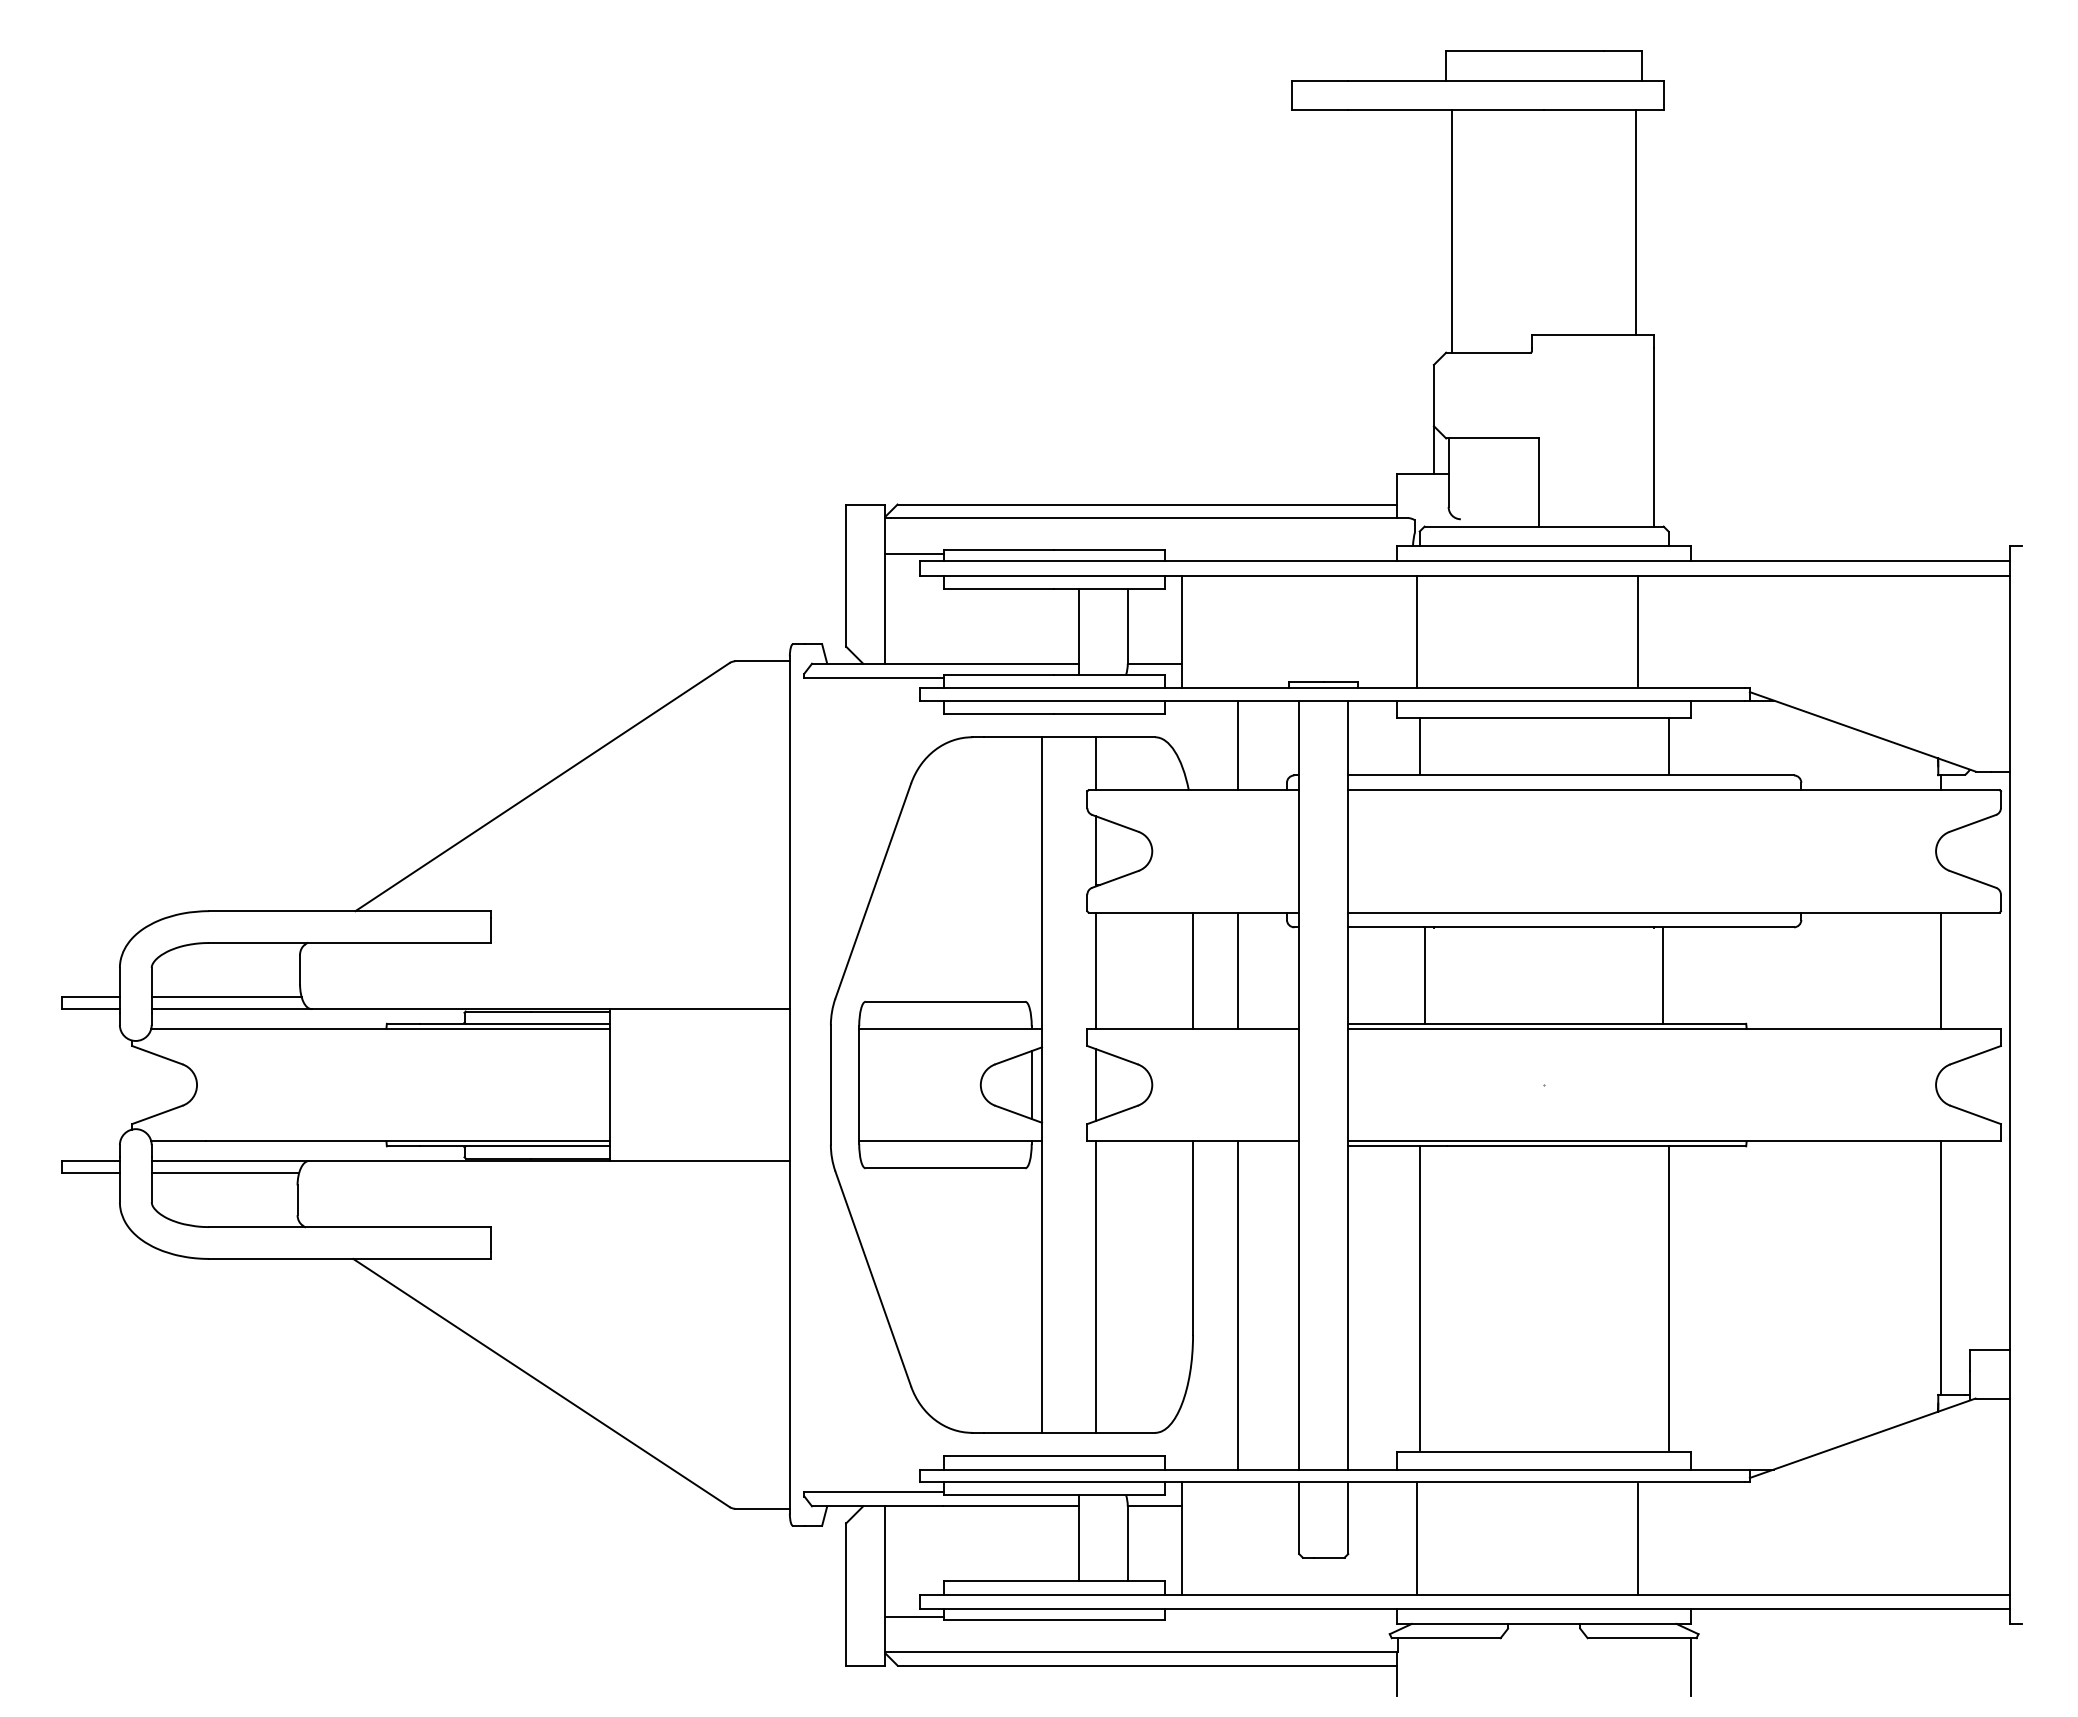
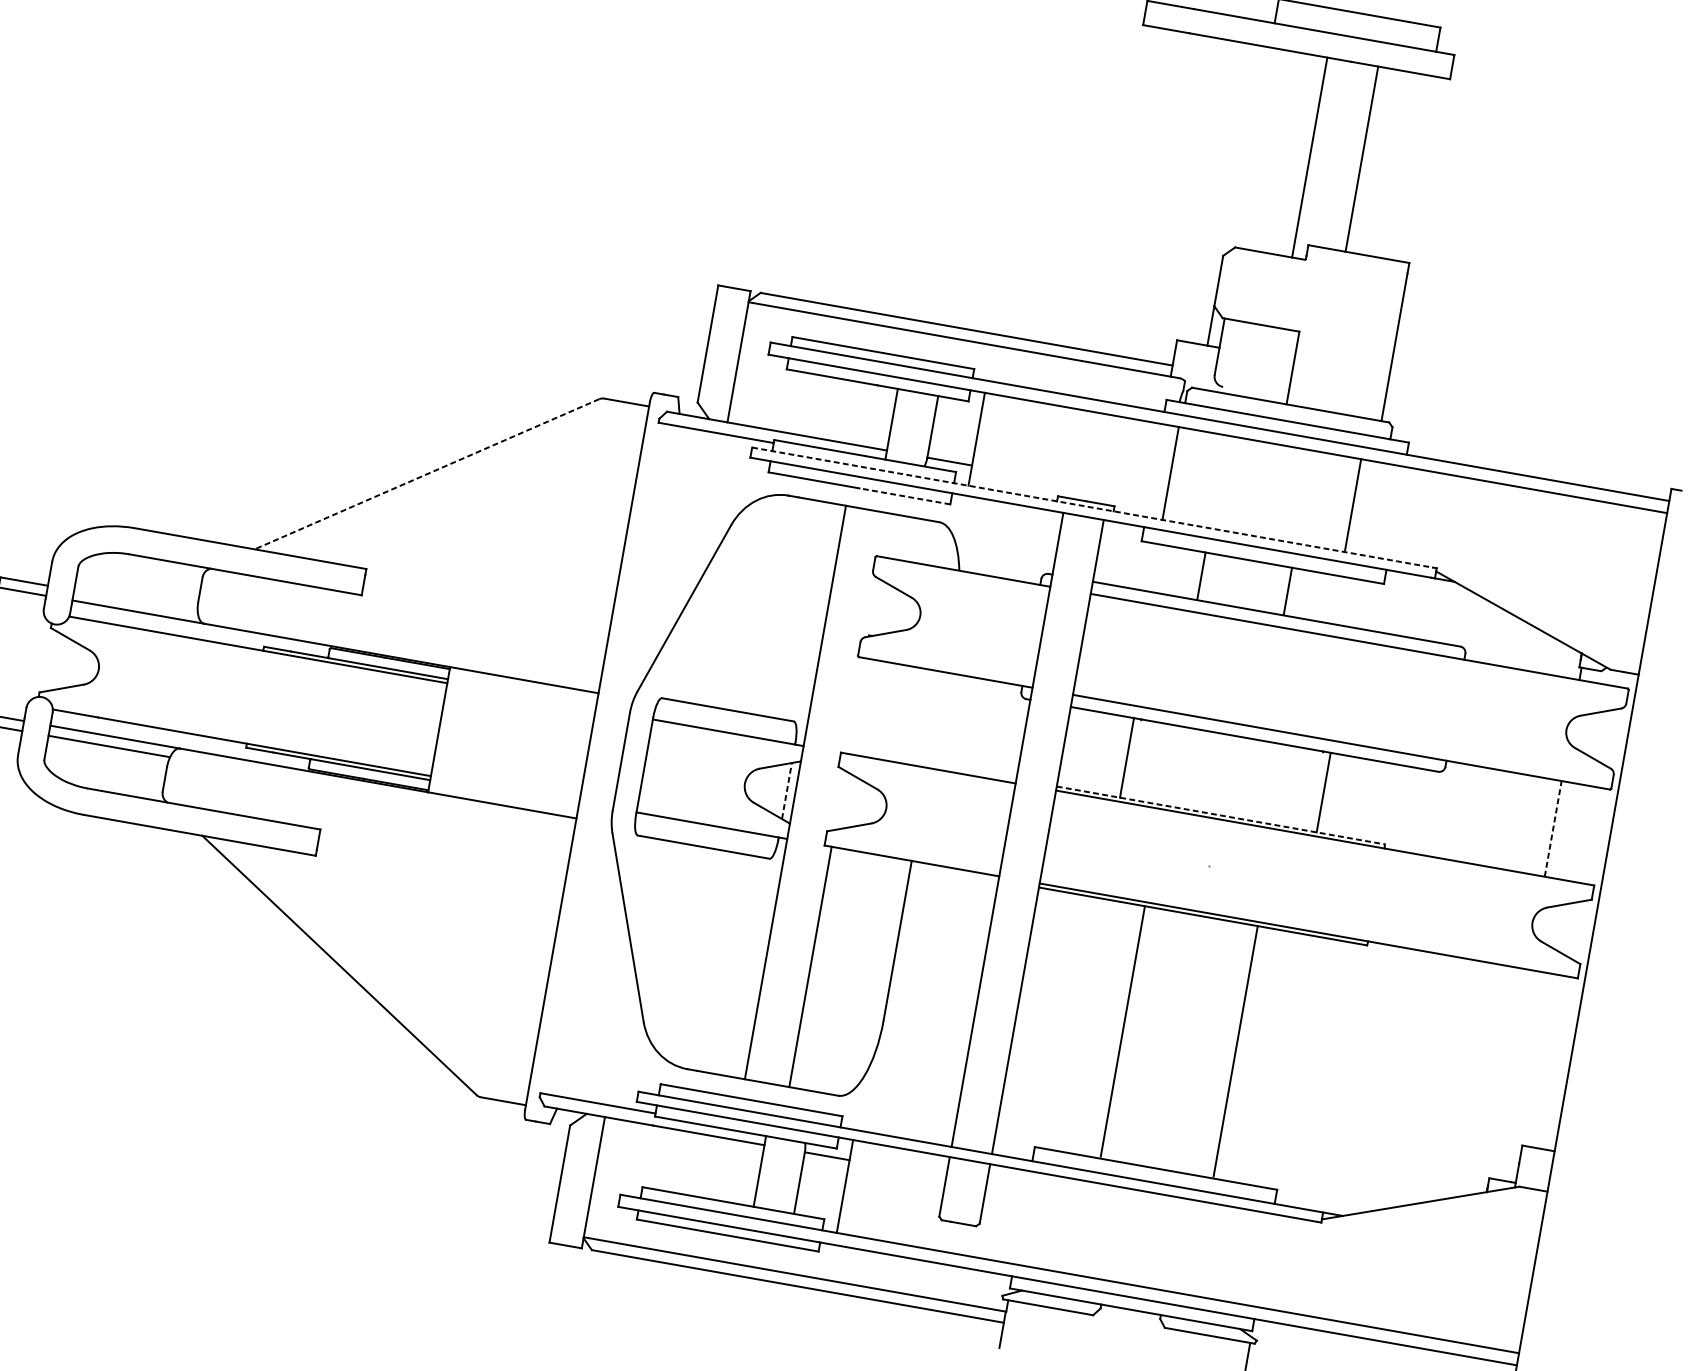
line: (1636, 222) -> (1362, 159), moved
line: (1452, 231) -> (1309, 157), moved
line: (914, 553) -> (767, 335), removed
line: (1332, 688) -> (1092, 507), solid -> dashed
line: (1108, 713) -> (904, 495), solid -> dashed
line: (1237, 745) -> (1005, 540), removed
line: (1419, 745) -> (1201, 575), moved
line: (1668, 745) -> (1287, 590), moved
line: (1095, 763) -> (886, 535), removed
line: (542, 787) -> (426, 474), solid -> dashed
line: (1095, 851) -> (873, 607), removed
line: (1095, 970) -> (856, 705), removed
line: (1193, 970) -> (936, 720), removed
line: (1237, 970) -> (973, 726), removed
line: (1940, 970) -> (1552, 828), solid -> dashed
line: (226, 996) -> (135, 600), removed
line: (1547, 1023) -> (1221, 815), solid -> dashed
line: (1095, 1084) -> (839, 799), removed
line: (1031, 1085) -> (786, 791), solid -> dashed
line: (1940, 1267) -> (1509, 1073), removed
line: (1419, 1298) -> (1122, 1031), moved
line: (1668, 1298) -> (1235, 1051), moved
line: (1237, 1305) -> (924, 1002), removed
line: (1417, 1537) -> (1039, 1220), removed
line: (1638, 1539) -> (1221, 1253), removed
line: (914, 1616) -> (613, 1212), removed

